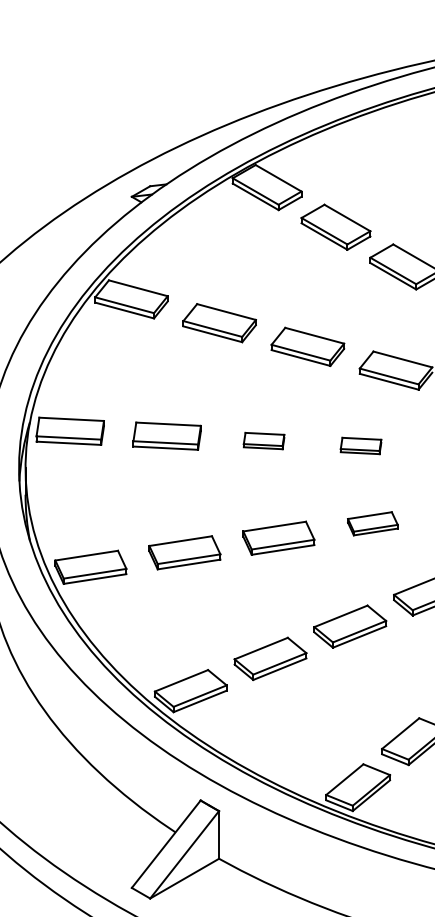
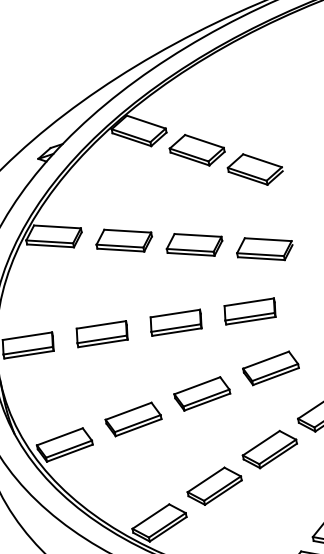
part: (263, 440) -> (175, 322), size x1.67
part: (360, 445) -> (249, 311), size x1.67
part: (372, 523) -> (270, 368), size x1.43

